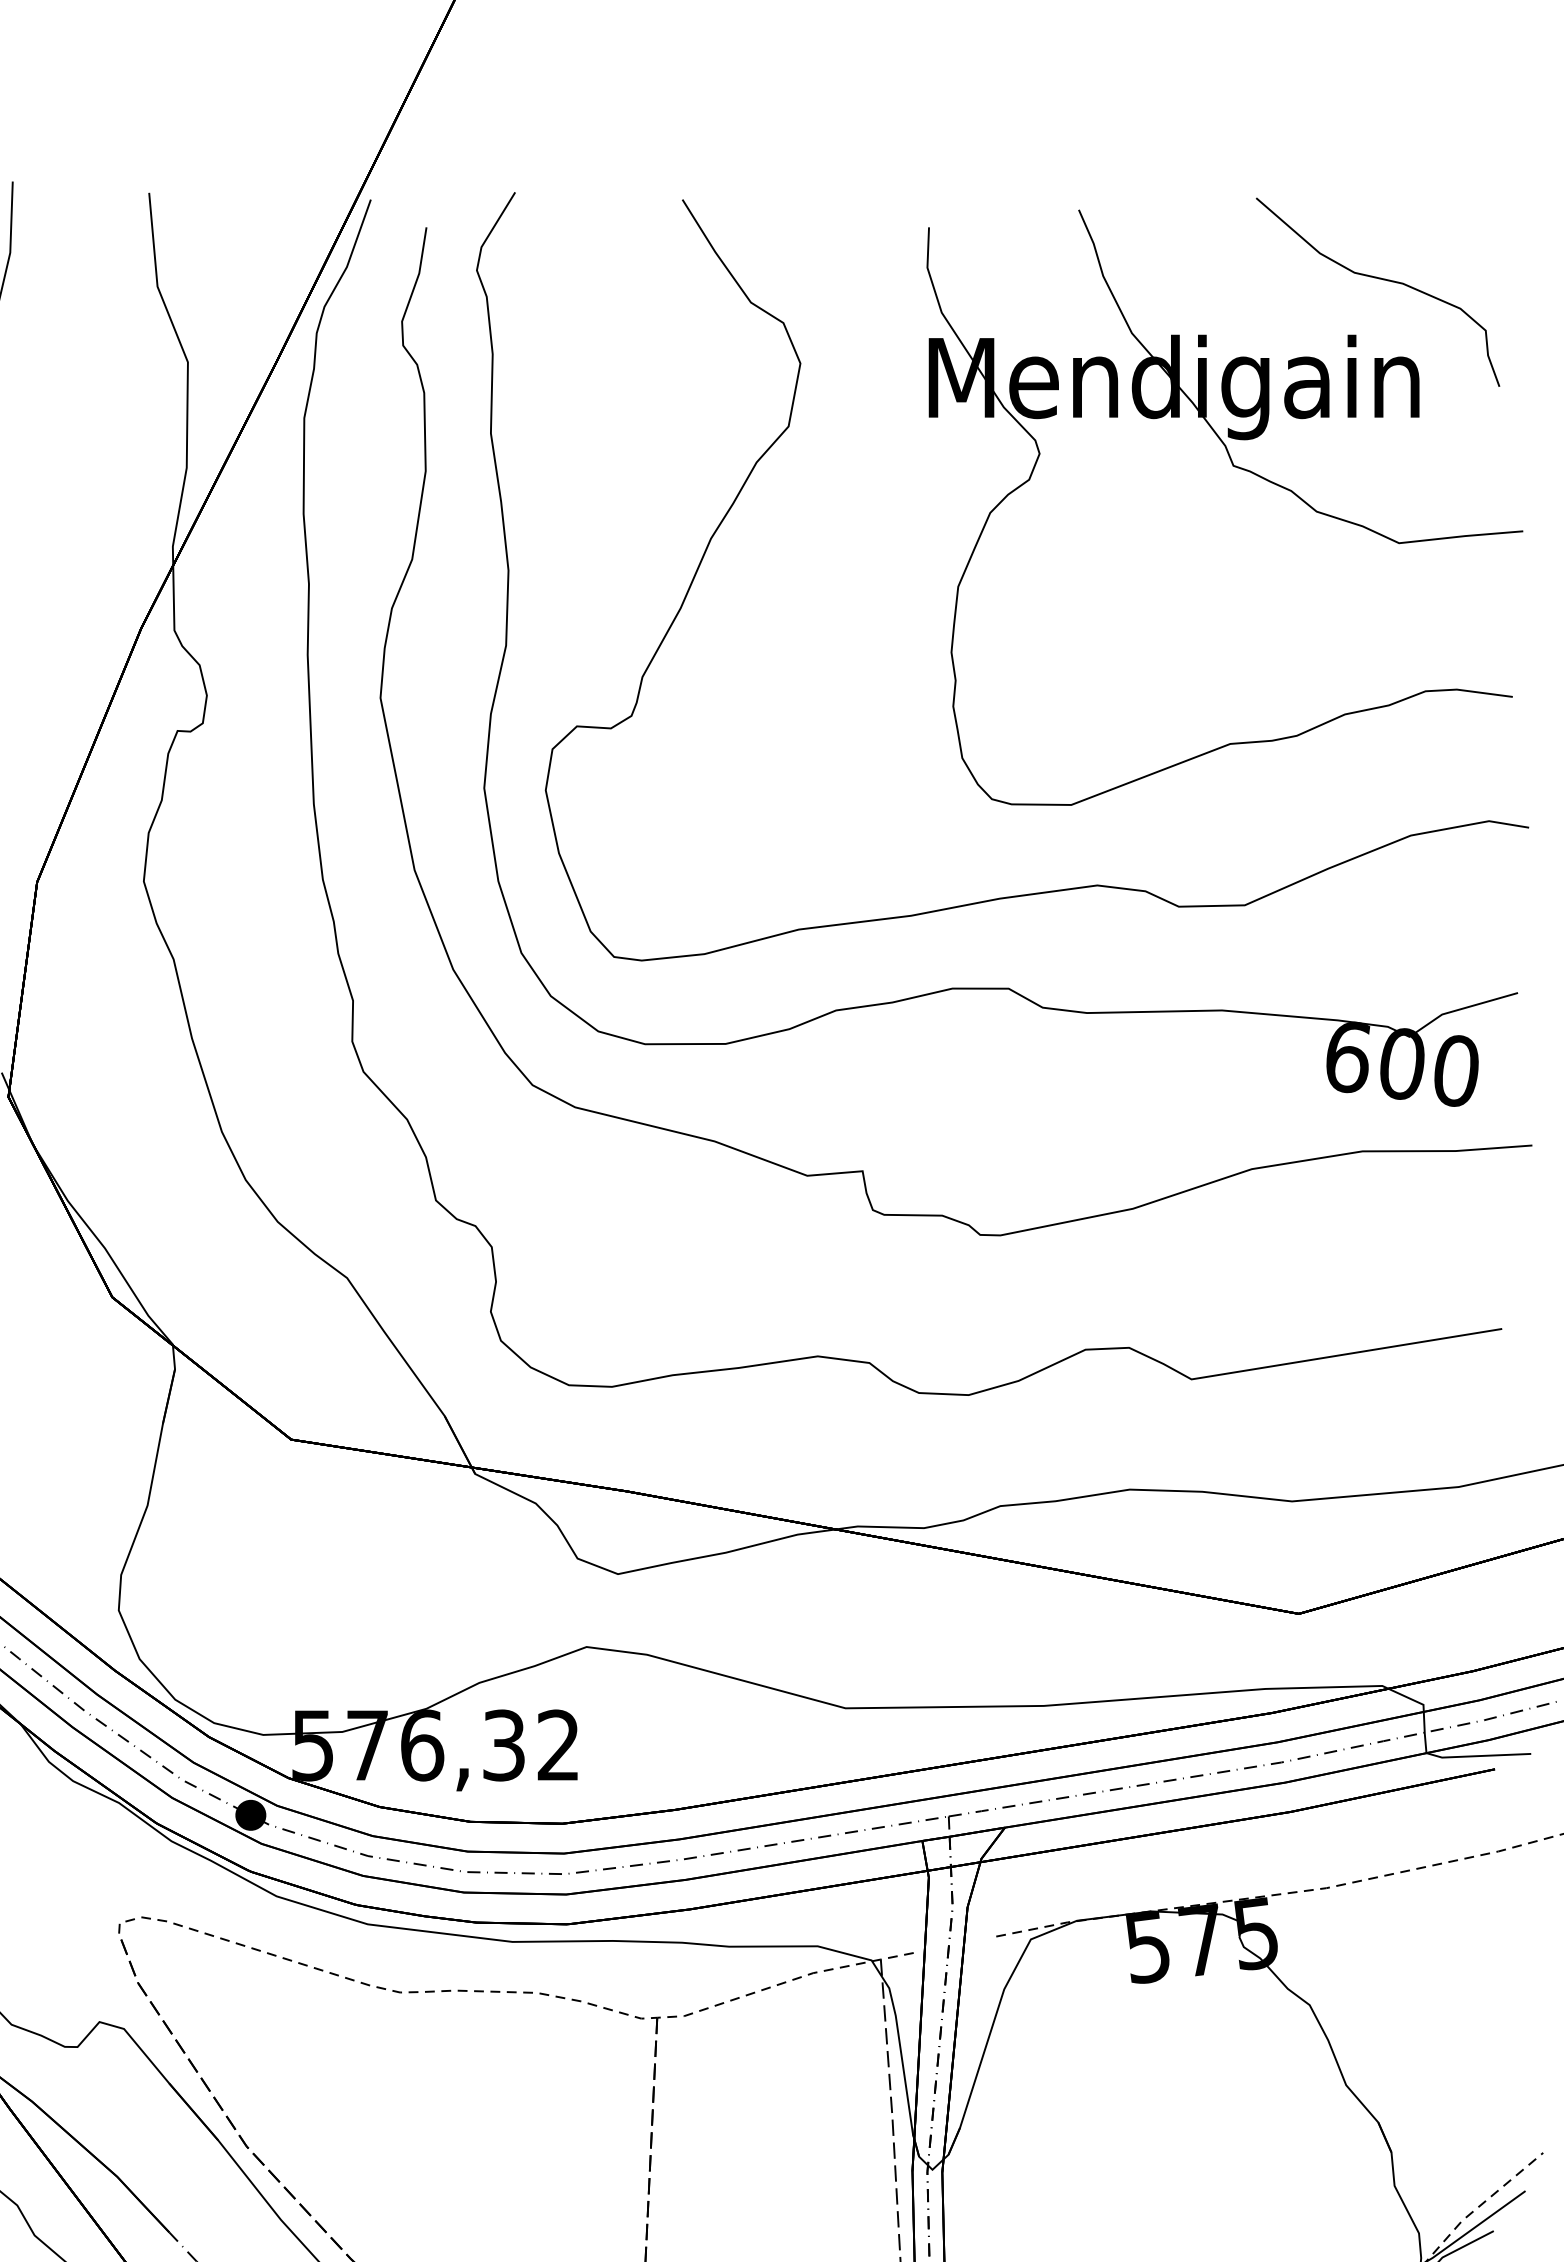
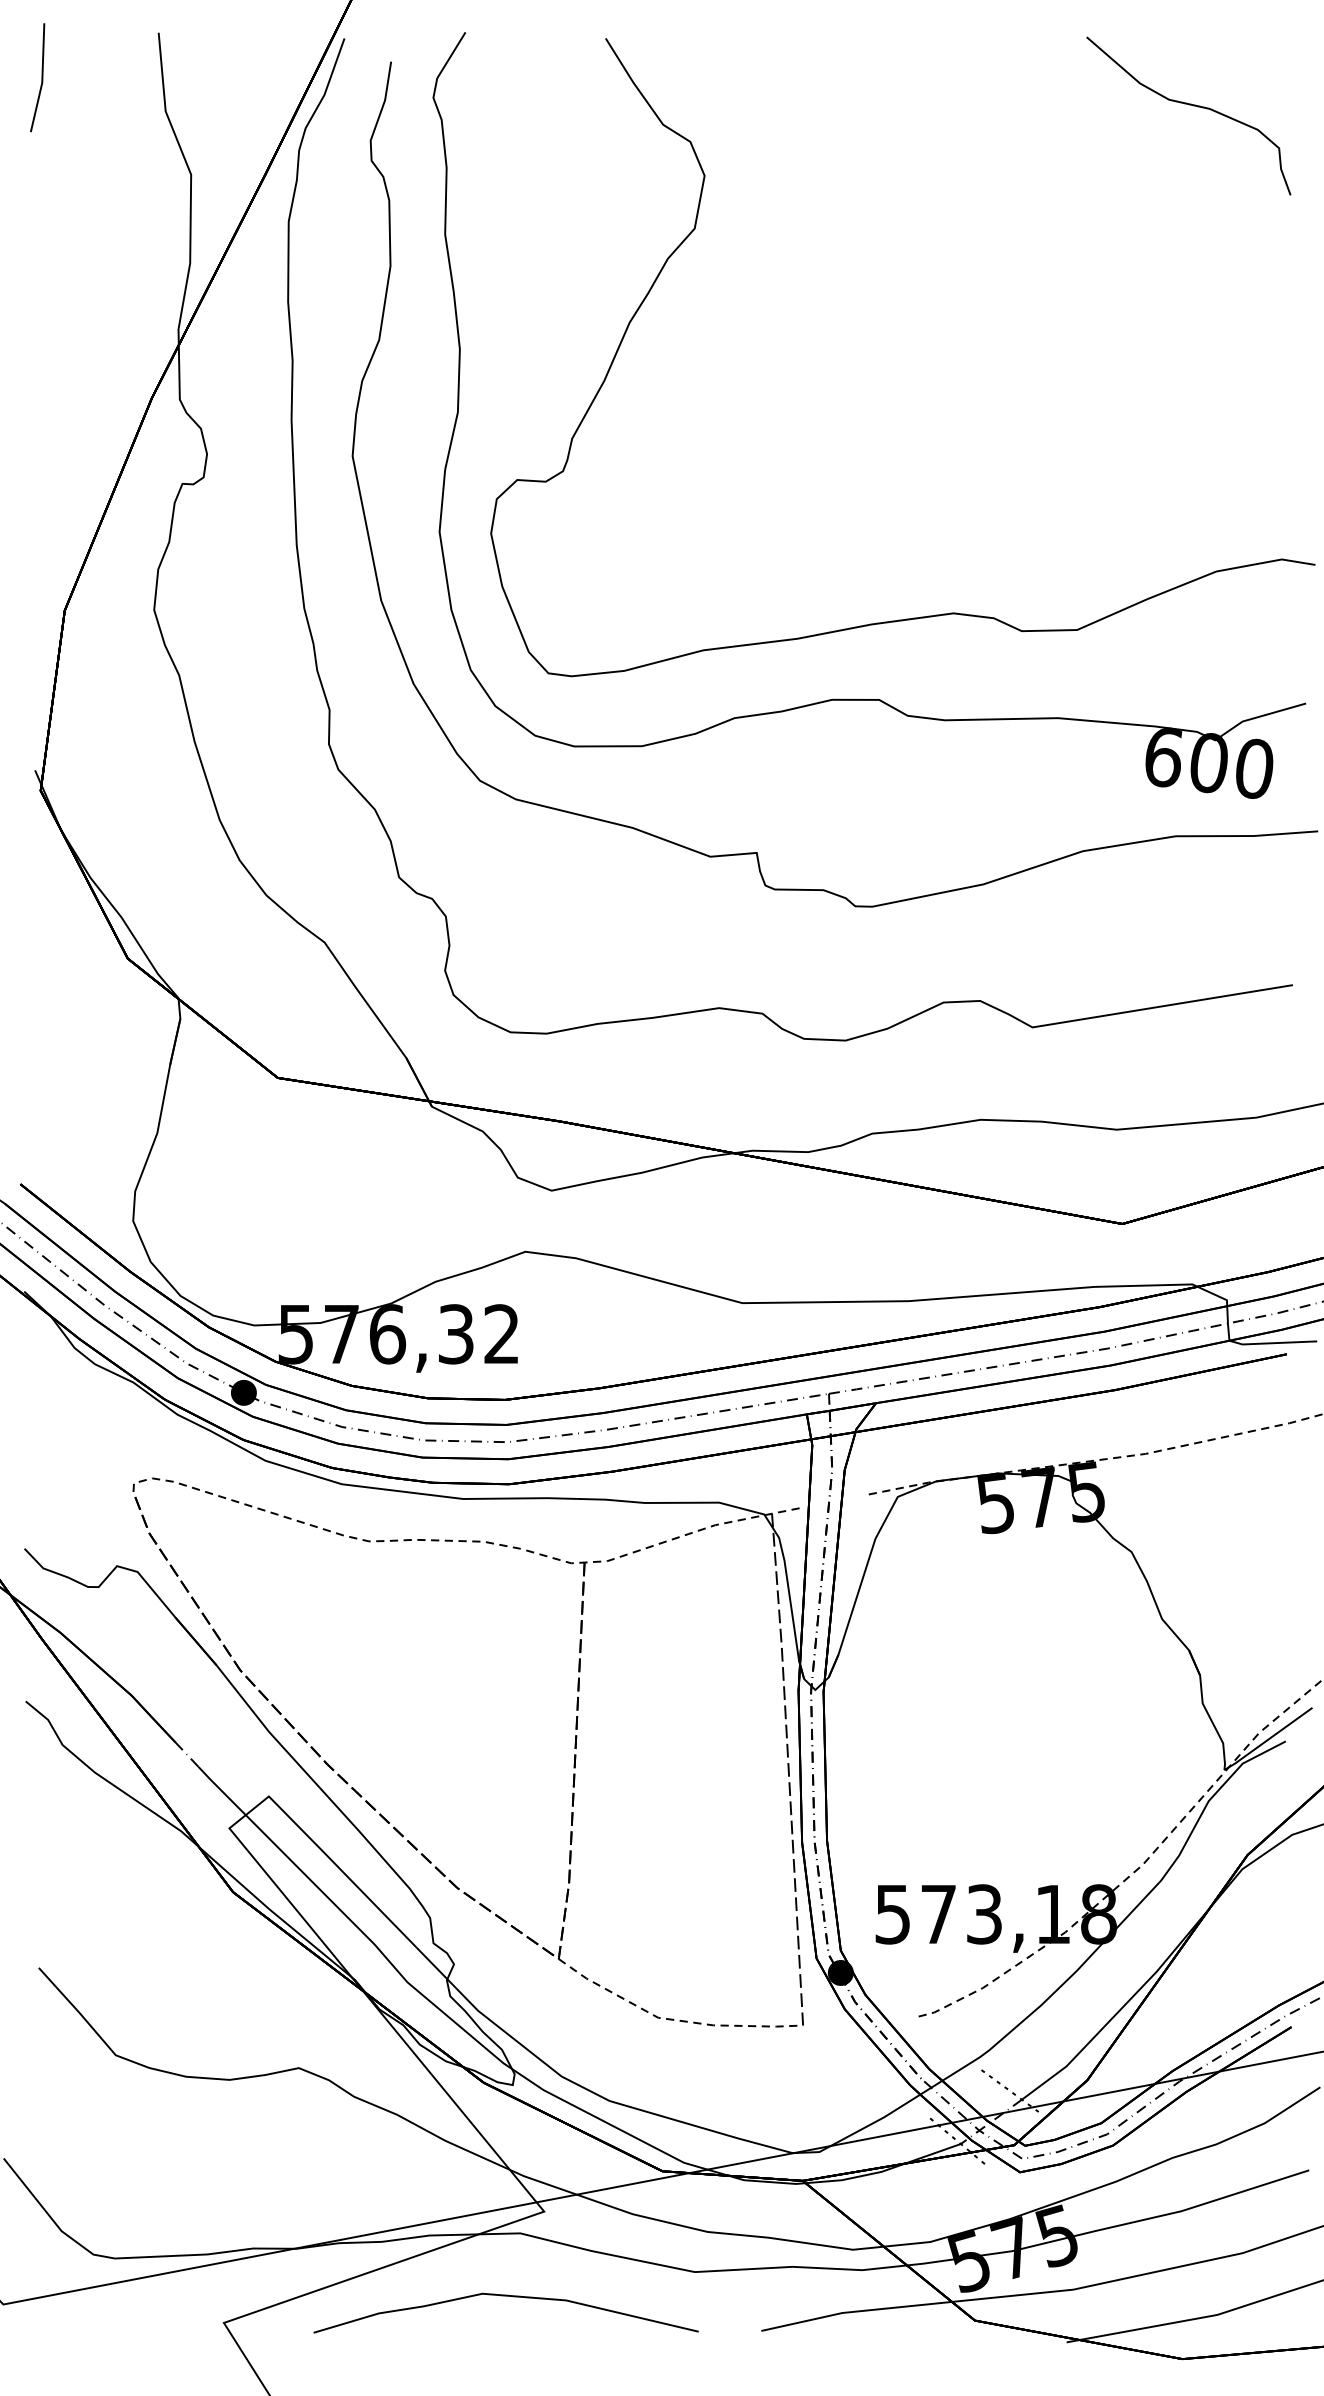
part: (1239, 469) -> (1072, 264), removed

